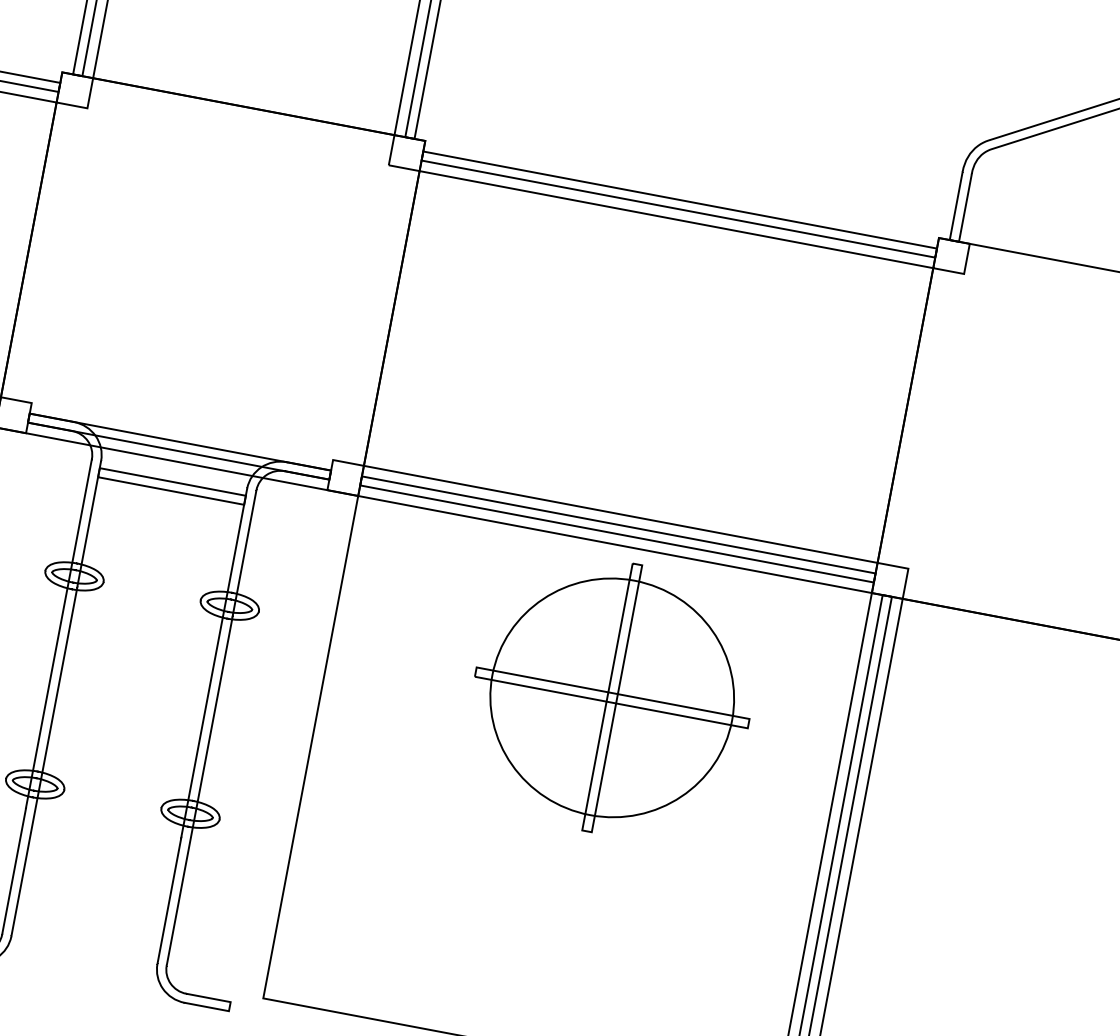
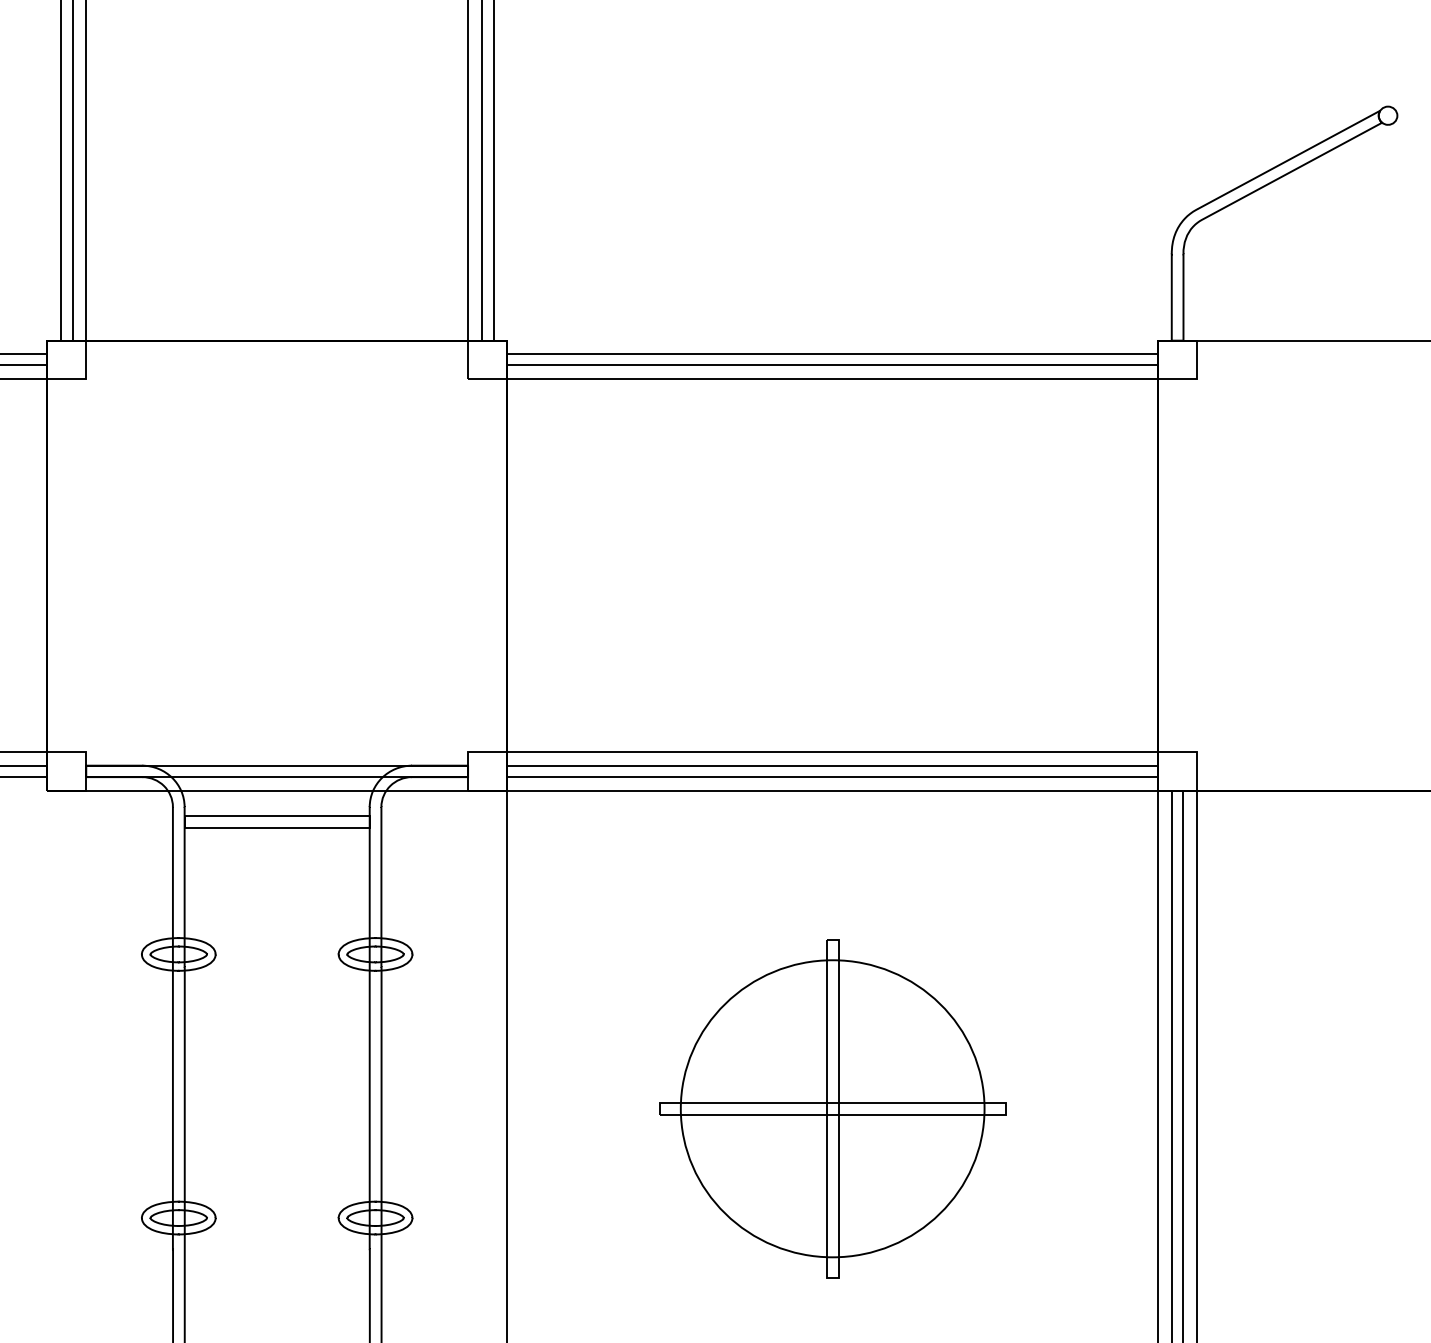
part: (612, 697) -> (832, 1108), moved

